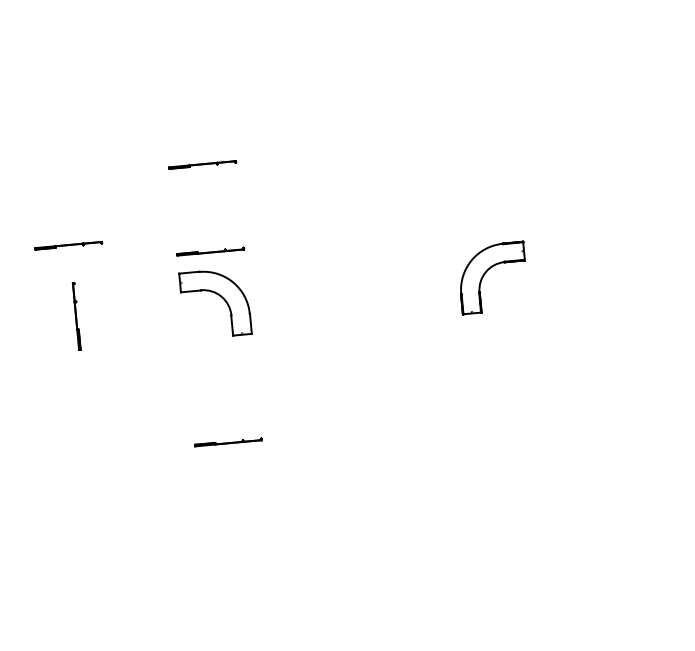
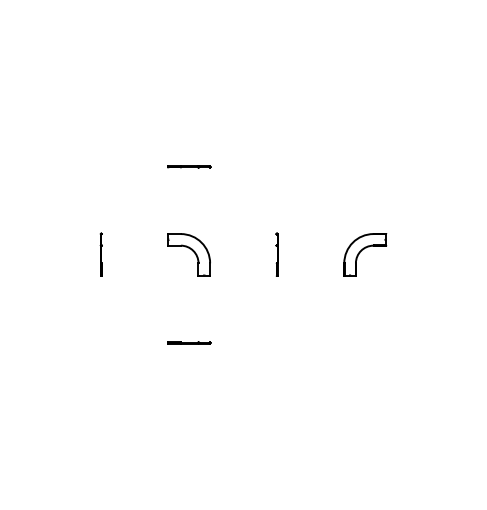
line: (69, 245) -> (100, 209), removed
line: (211, 250) -> (189, 221), removed
line: (354, 290) -> (277, 254), added

